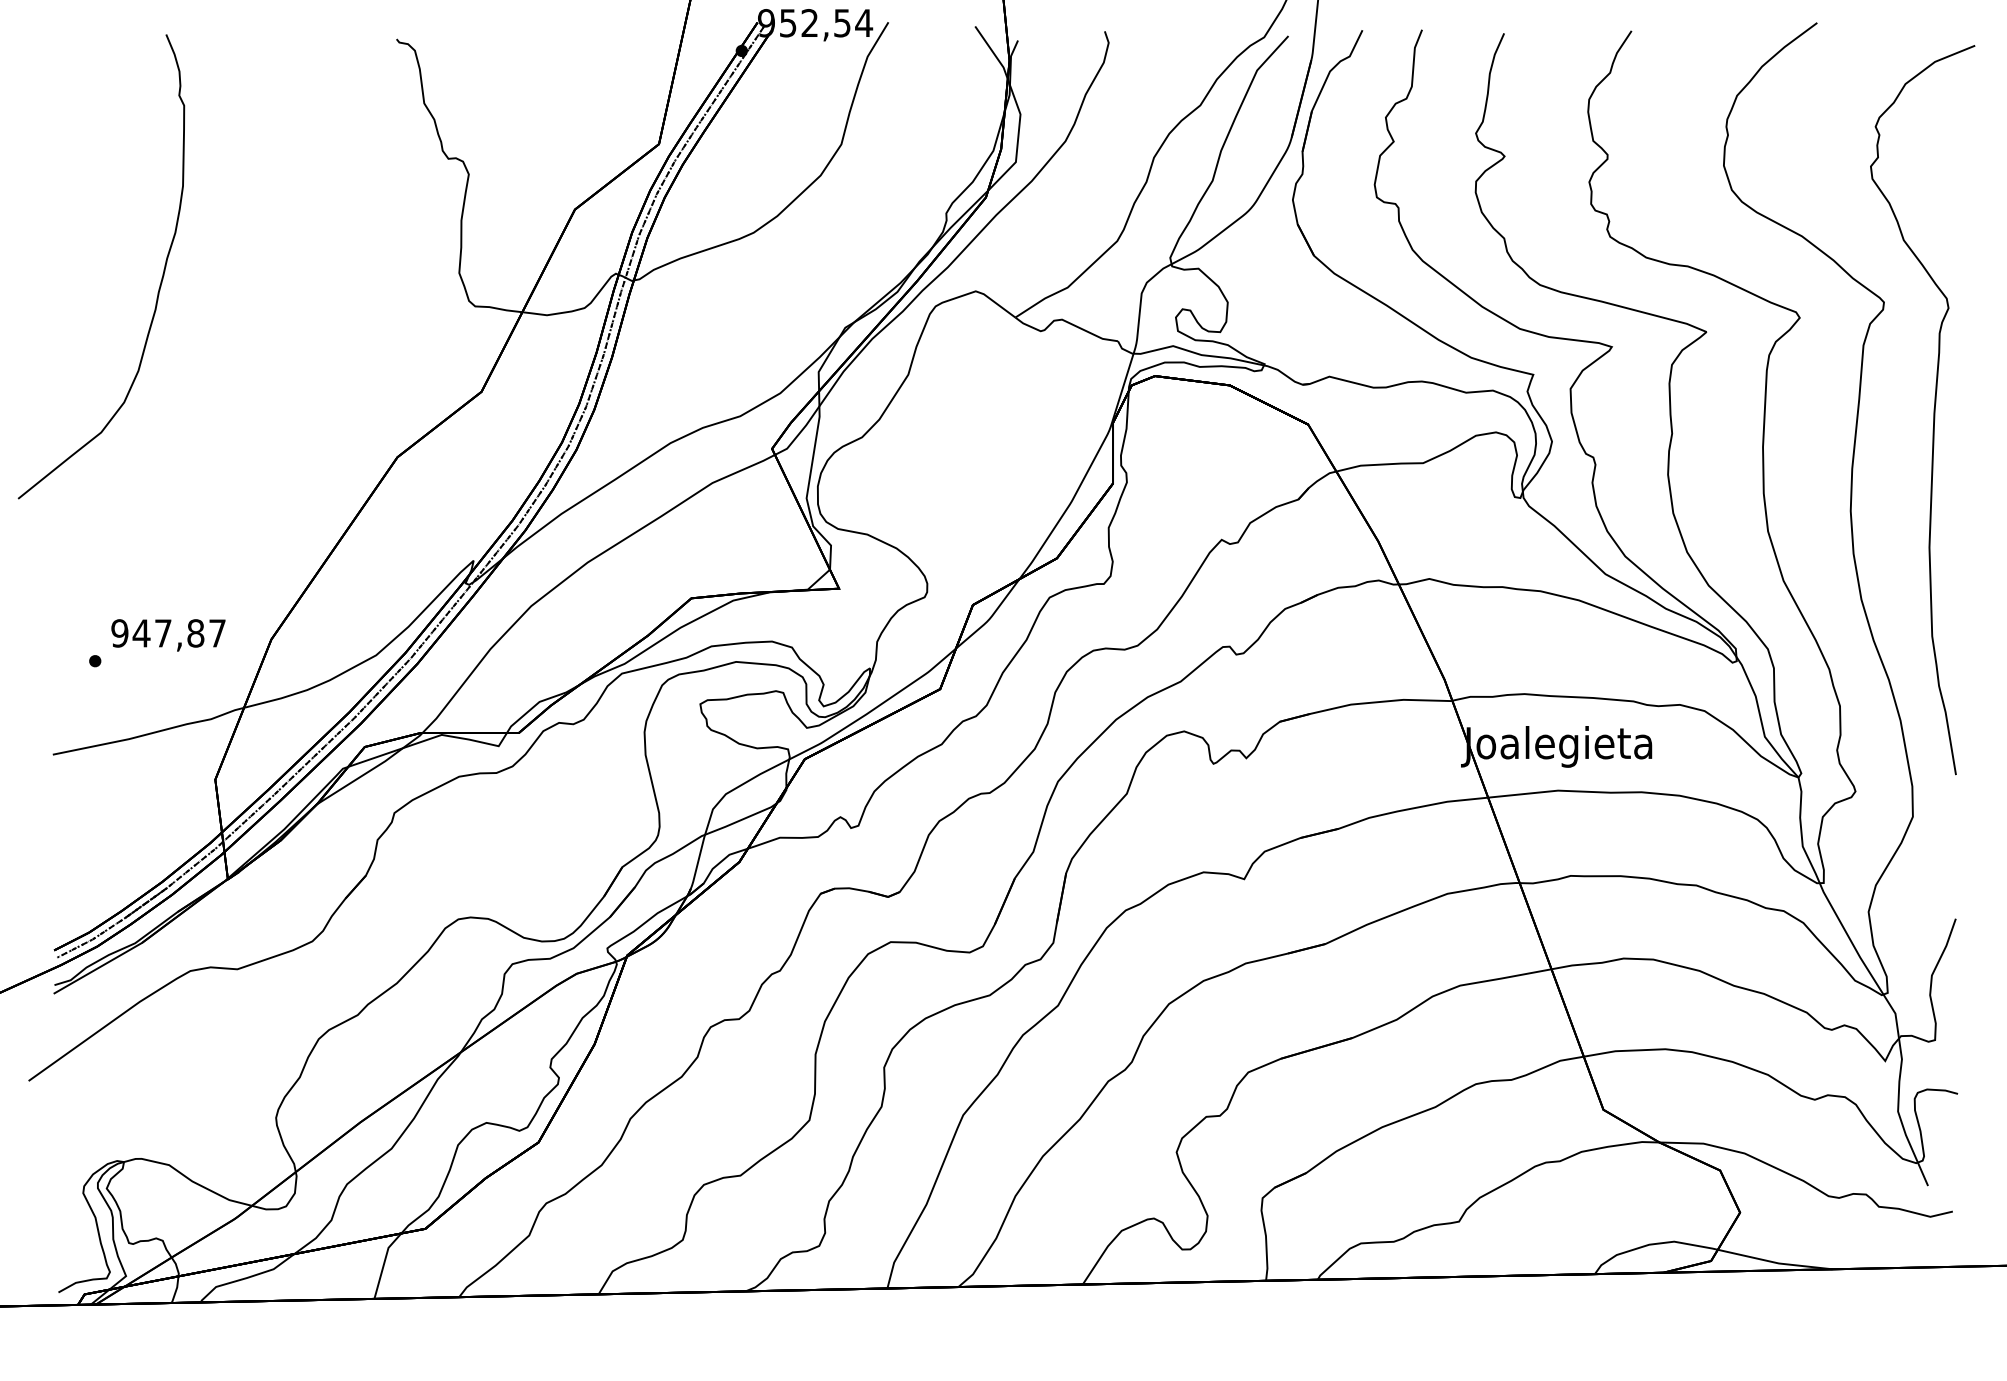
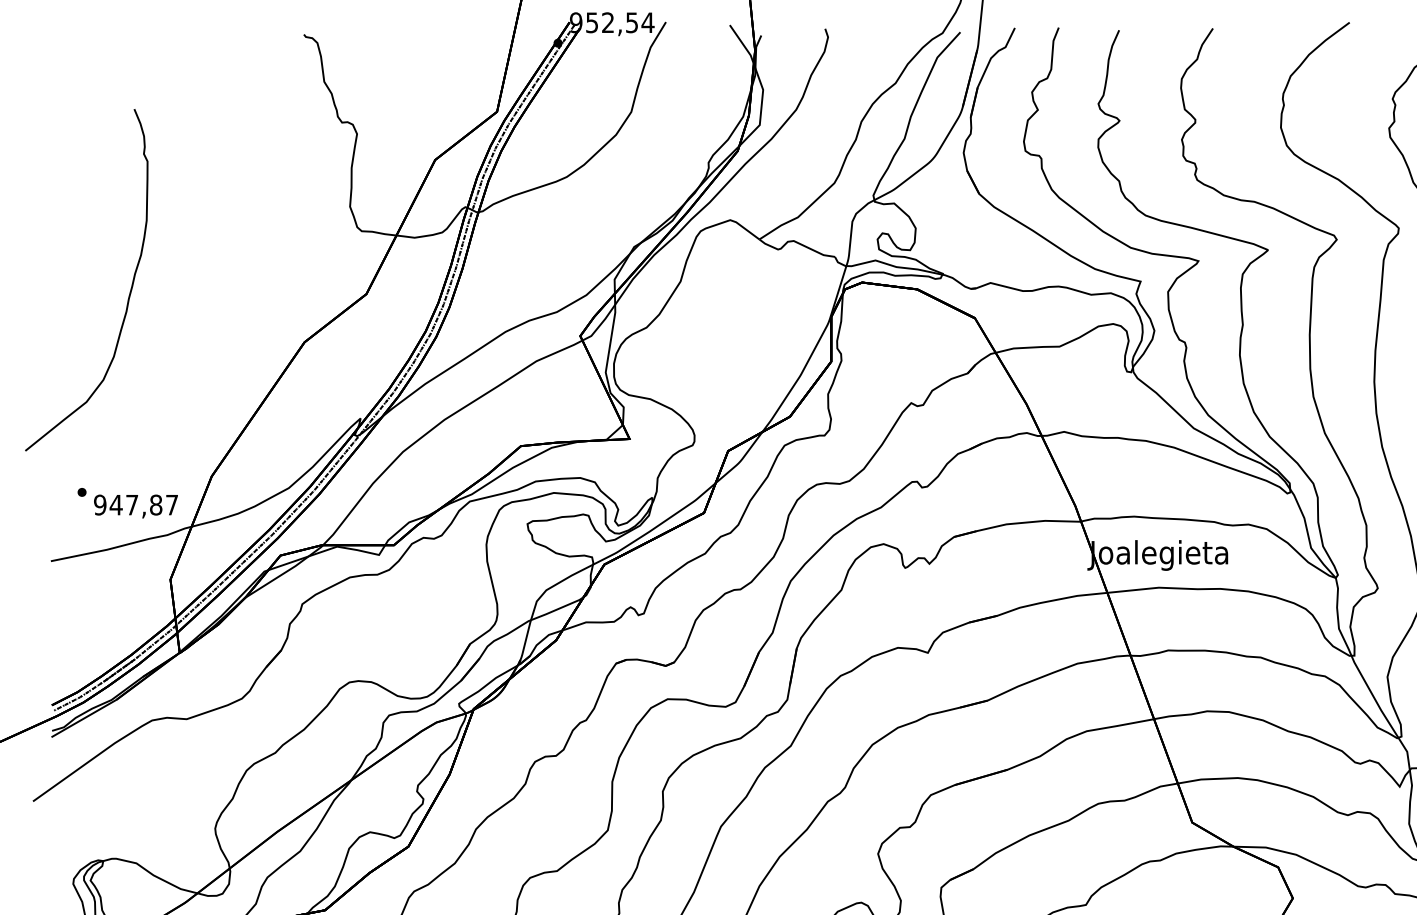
curve: (160, 281) -> (130, 290), moved
text: (168, 635) -> (136, 506), moved

